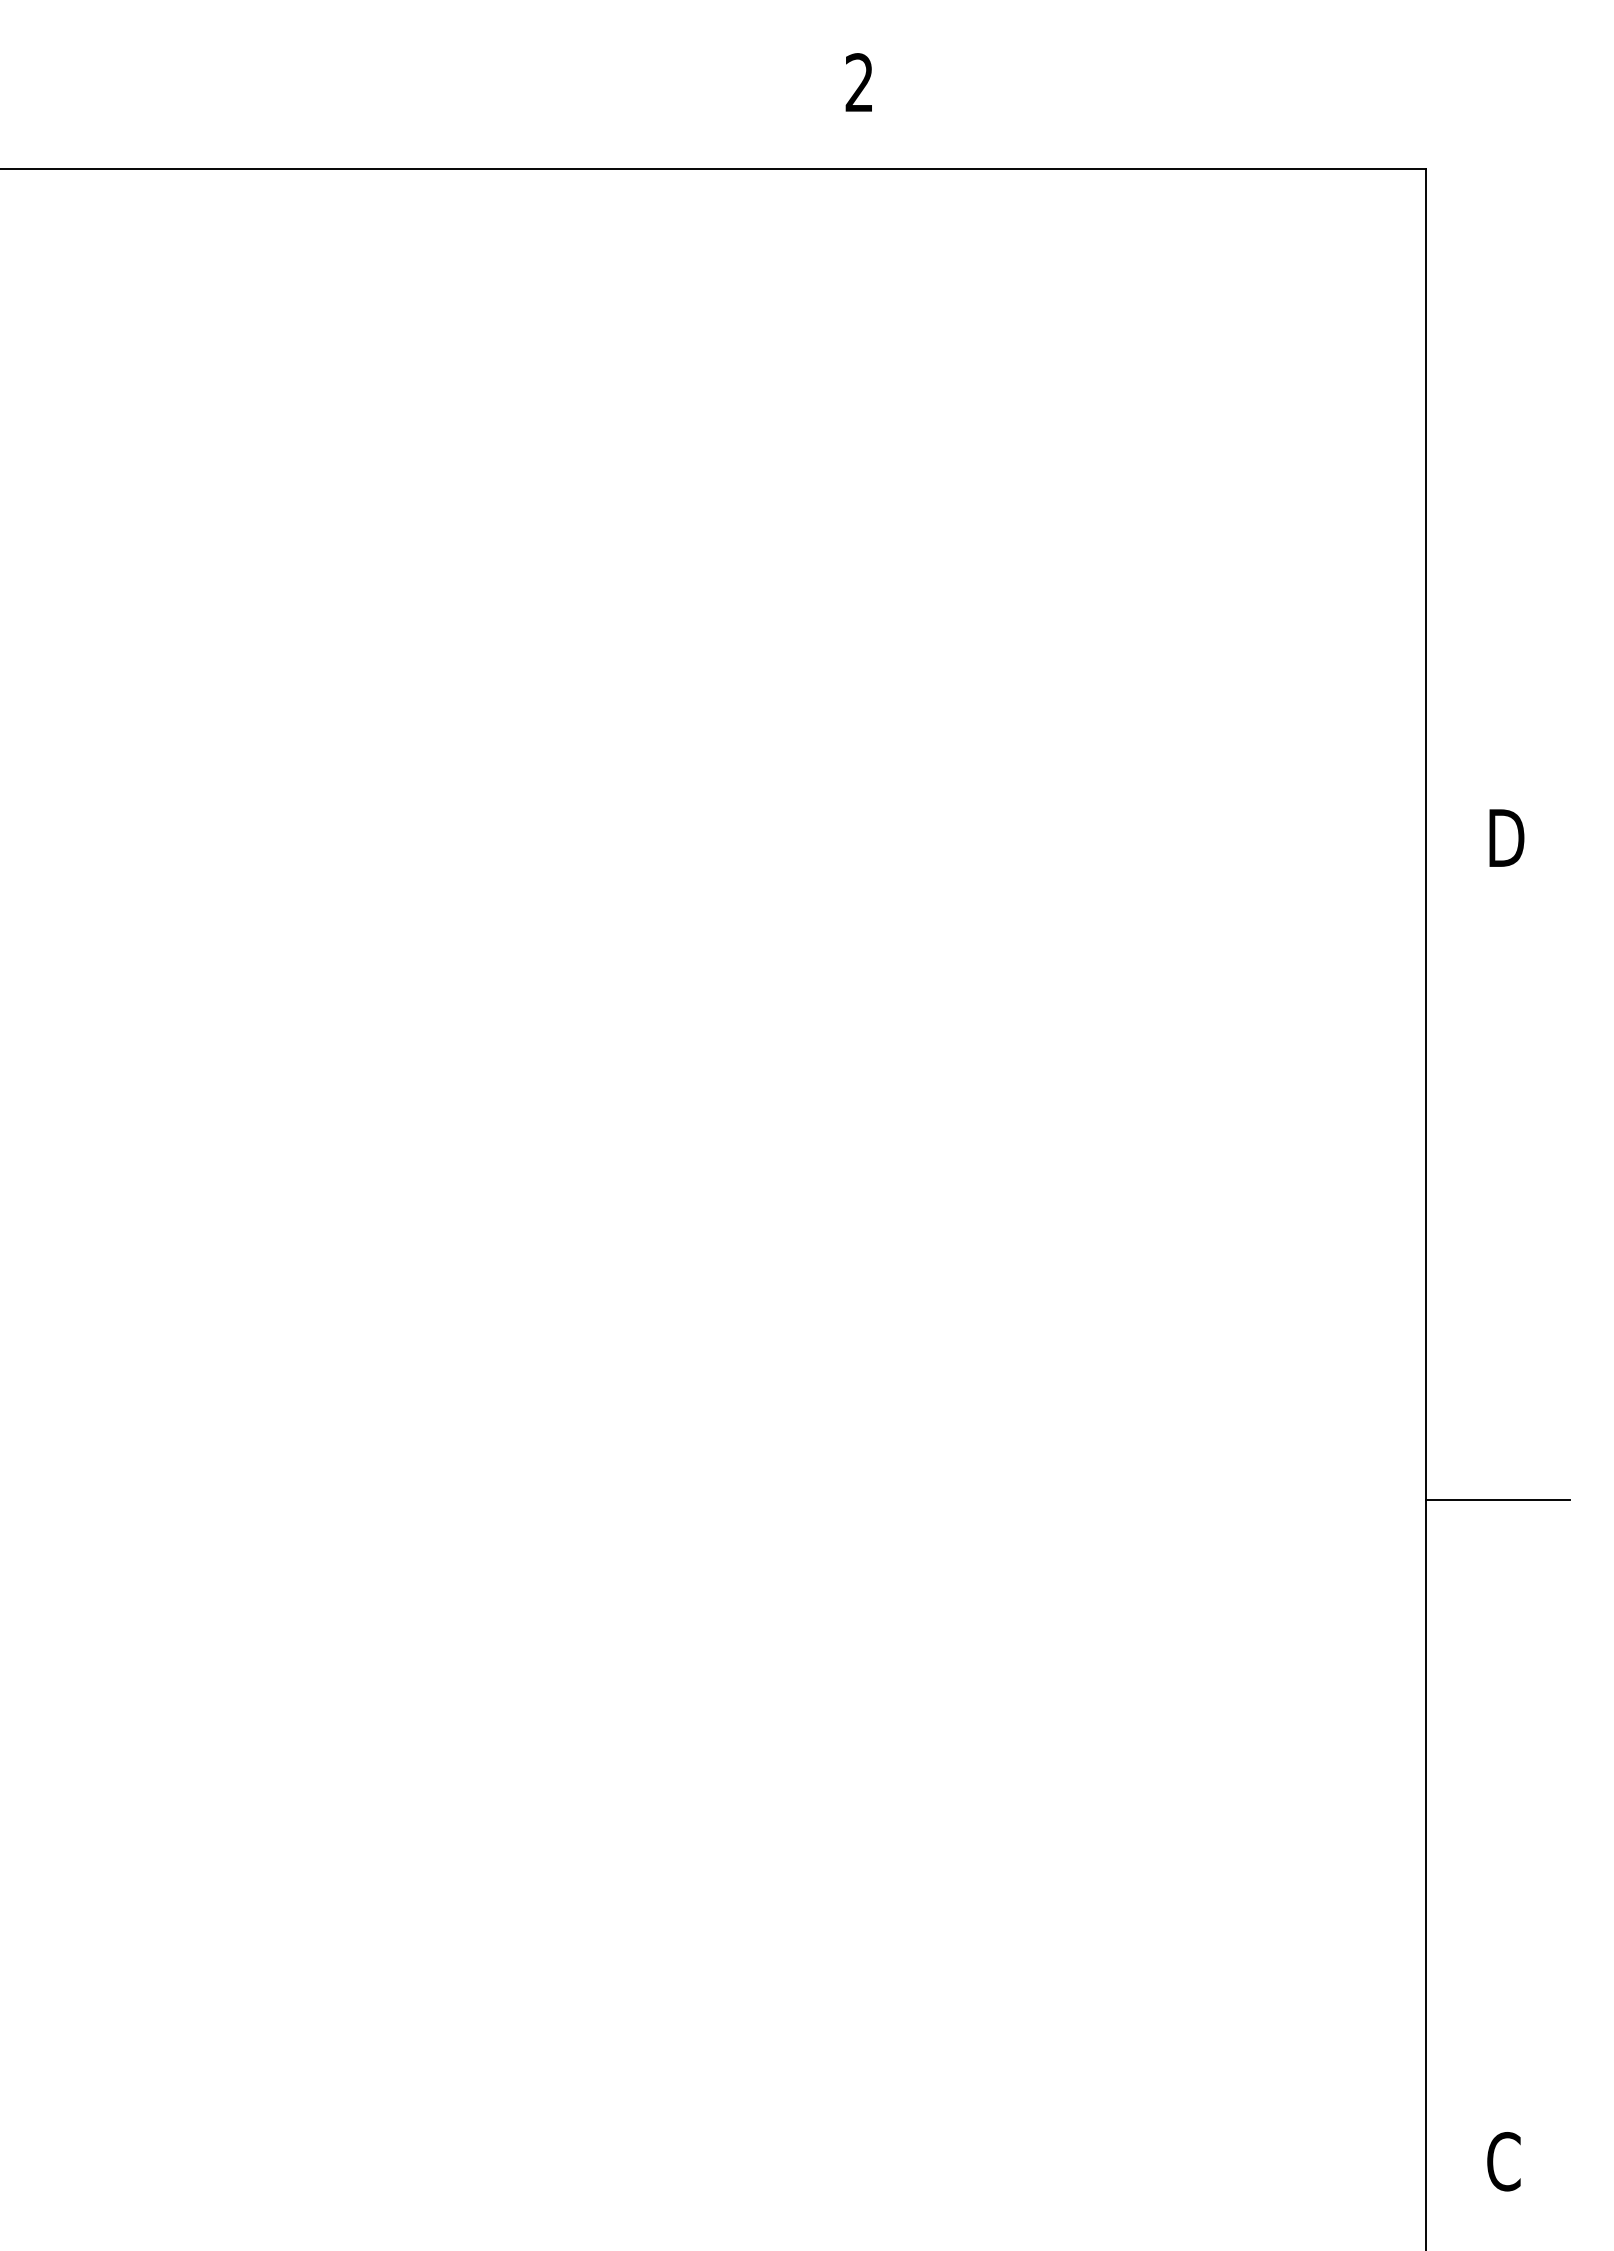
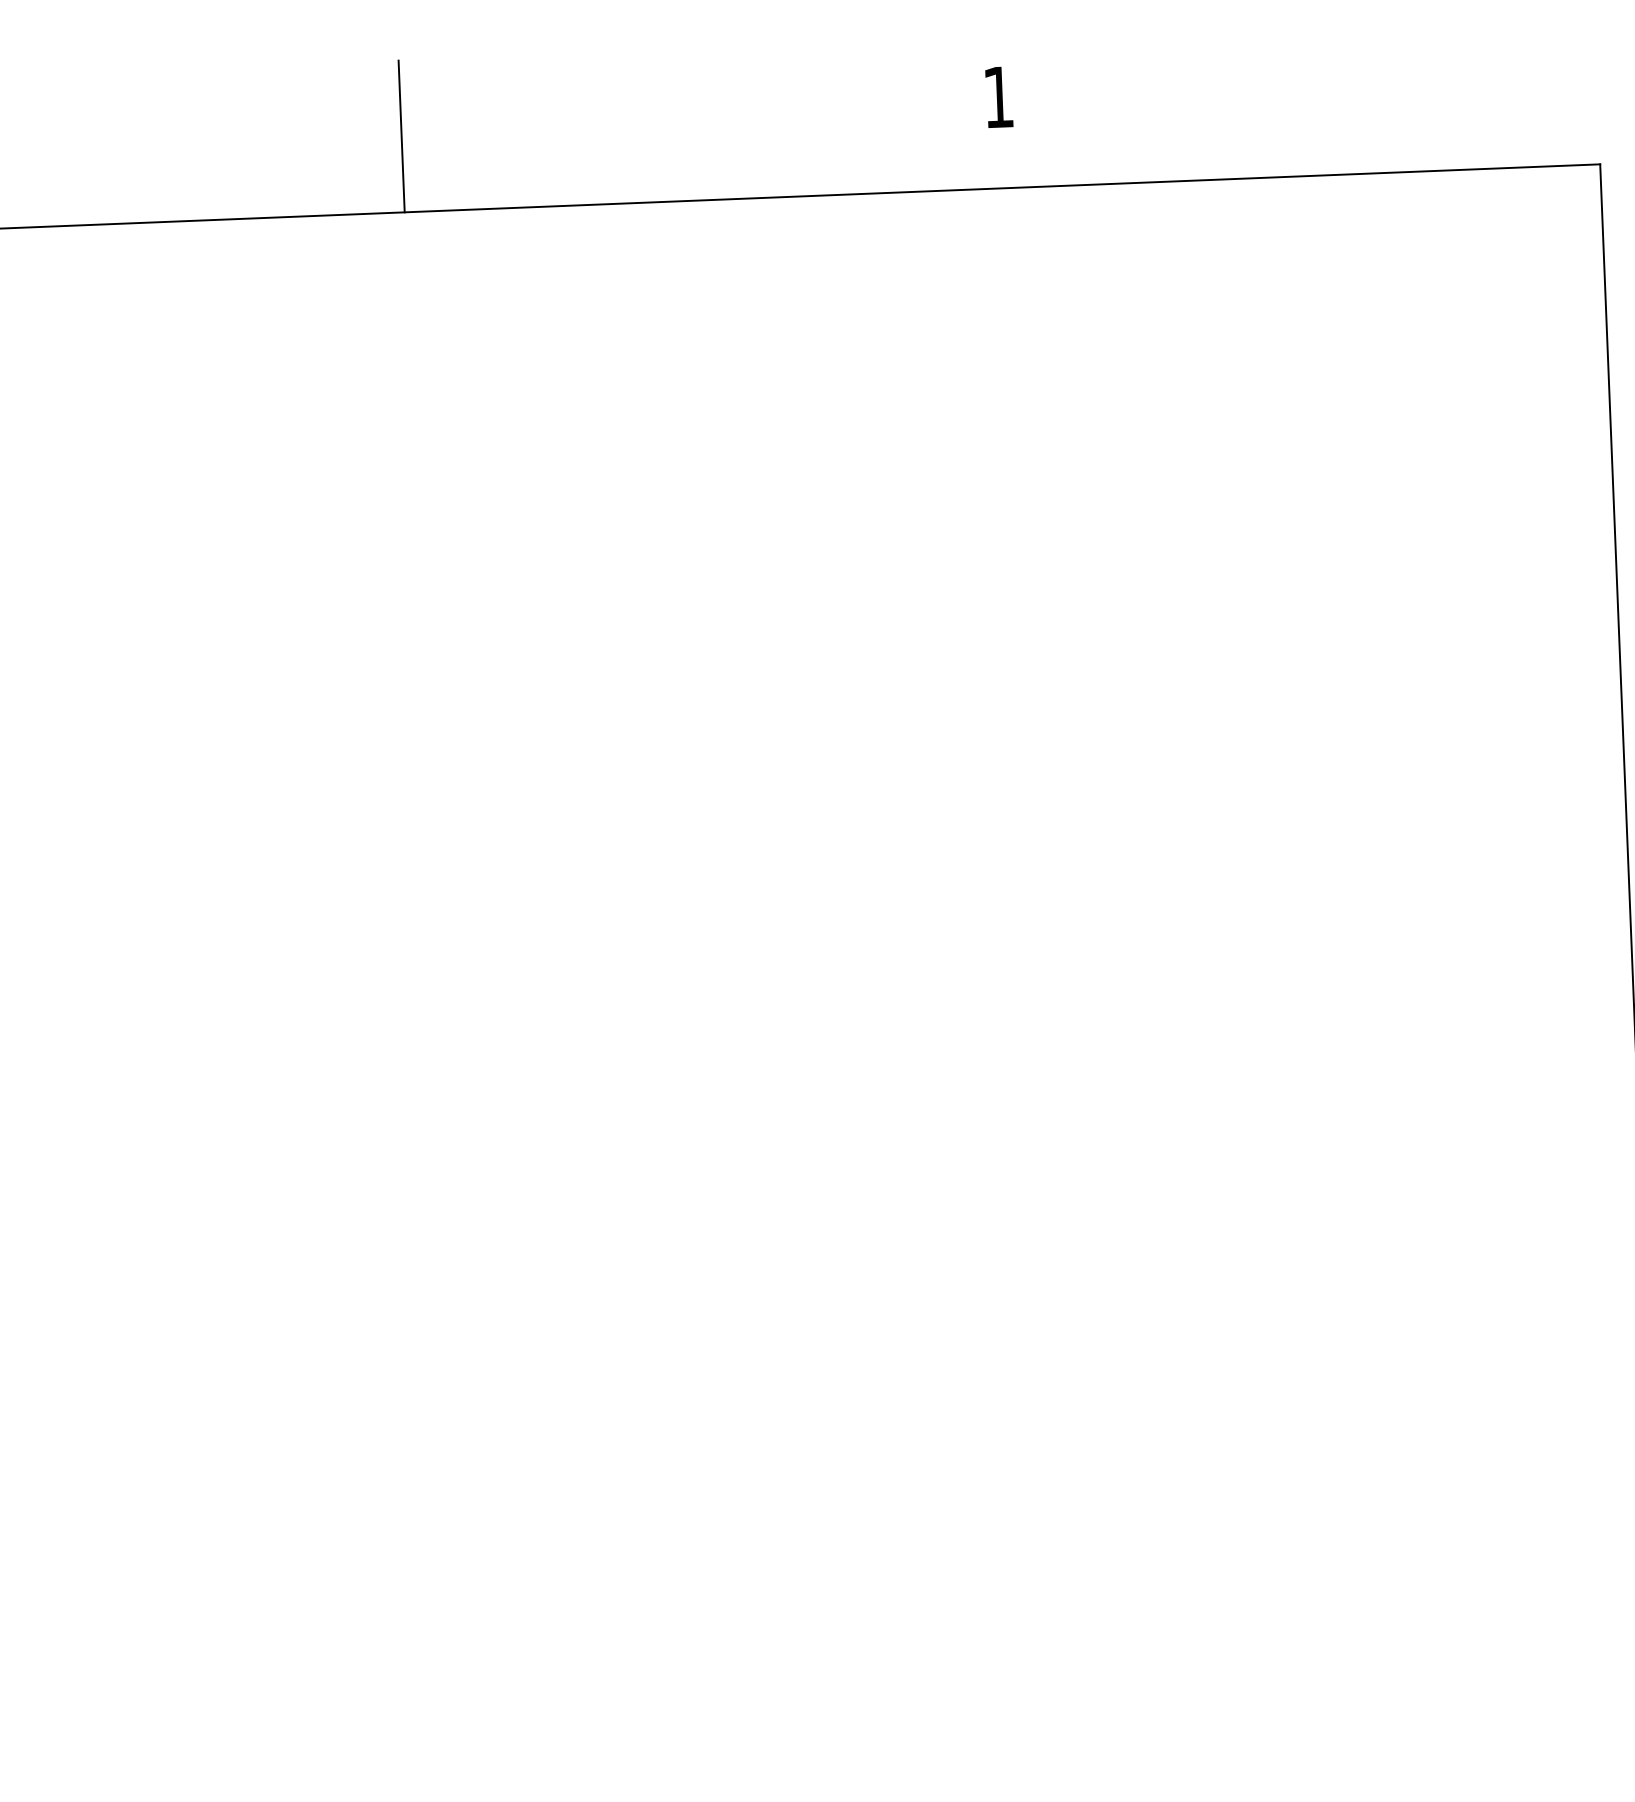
text: (858, 82) -> (997, 97), 2 -> 1
line: (292, 97) -> (401, 136), added

